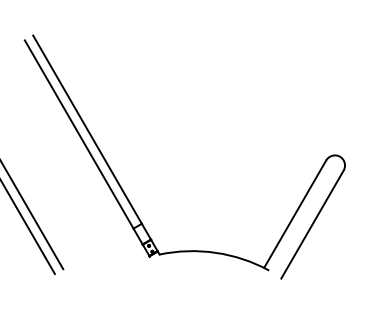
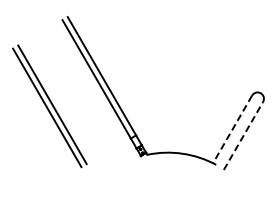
line: (295, 214) -> (232, 129), solid -> dashed
line: (312, 223) -> (243, 135), solid -> dashed

